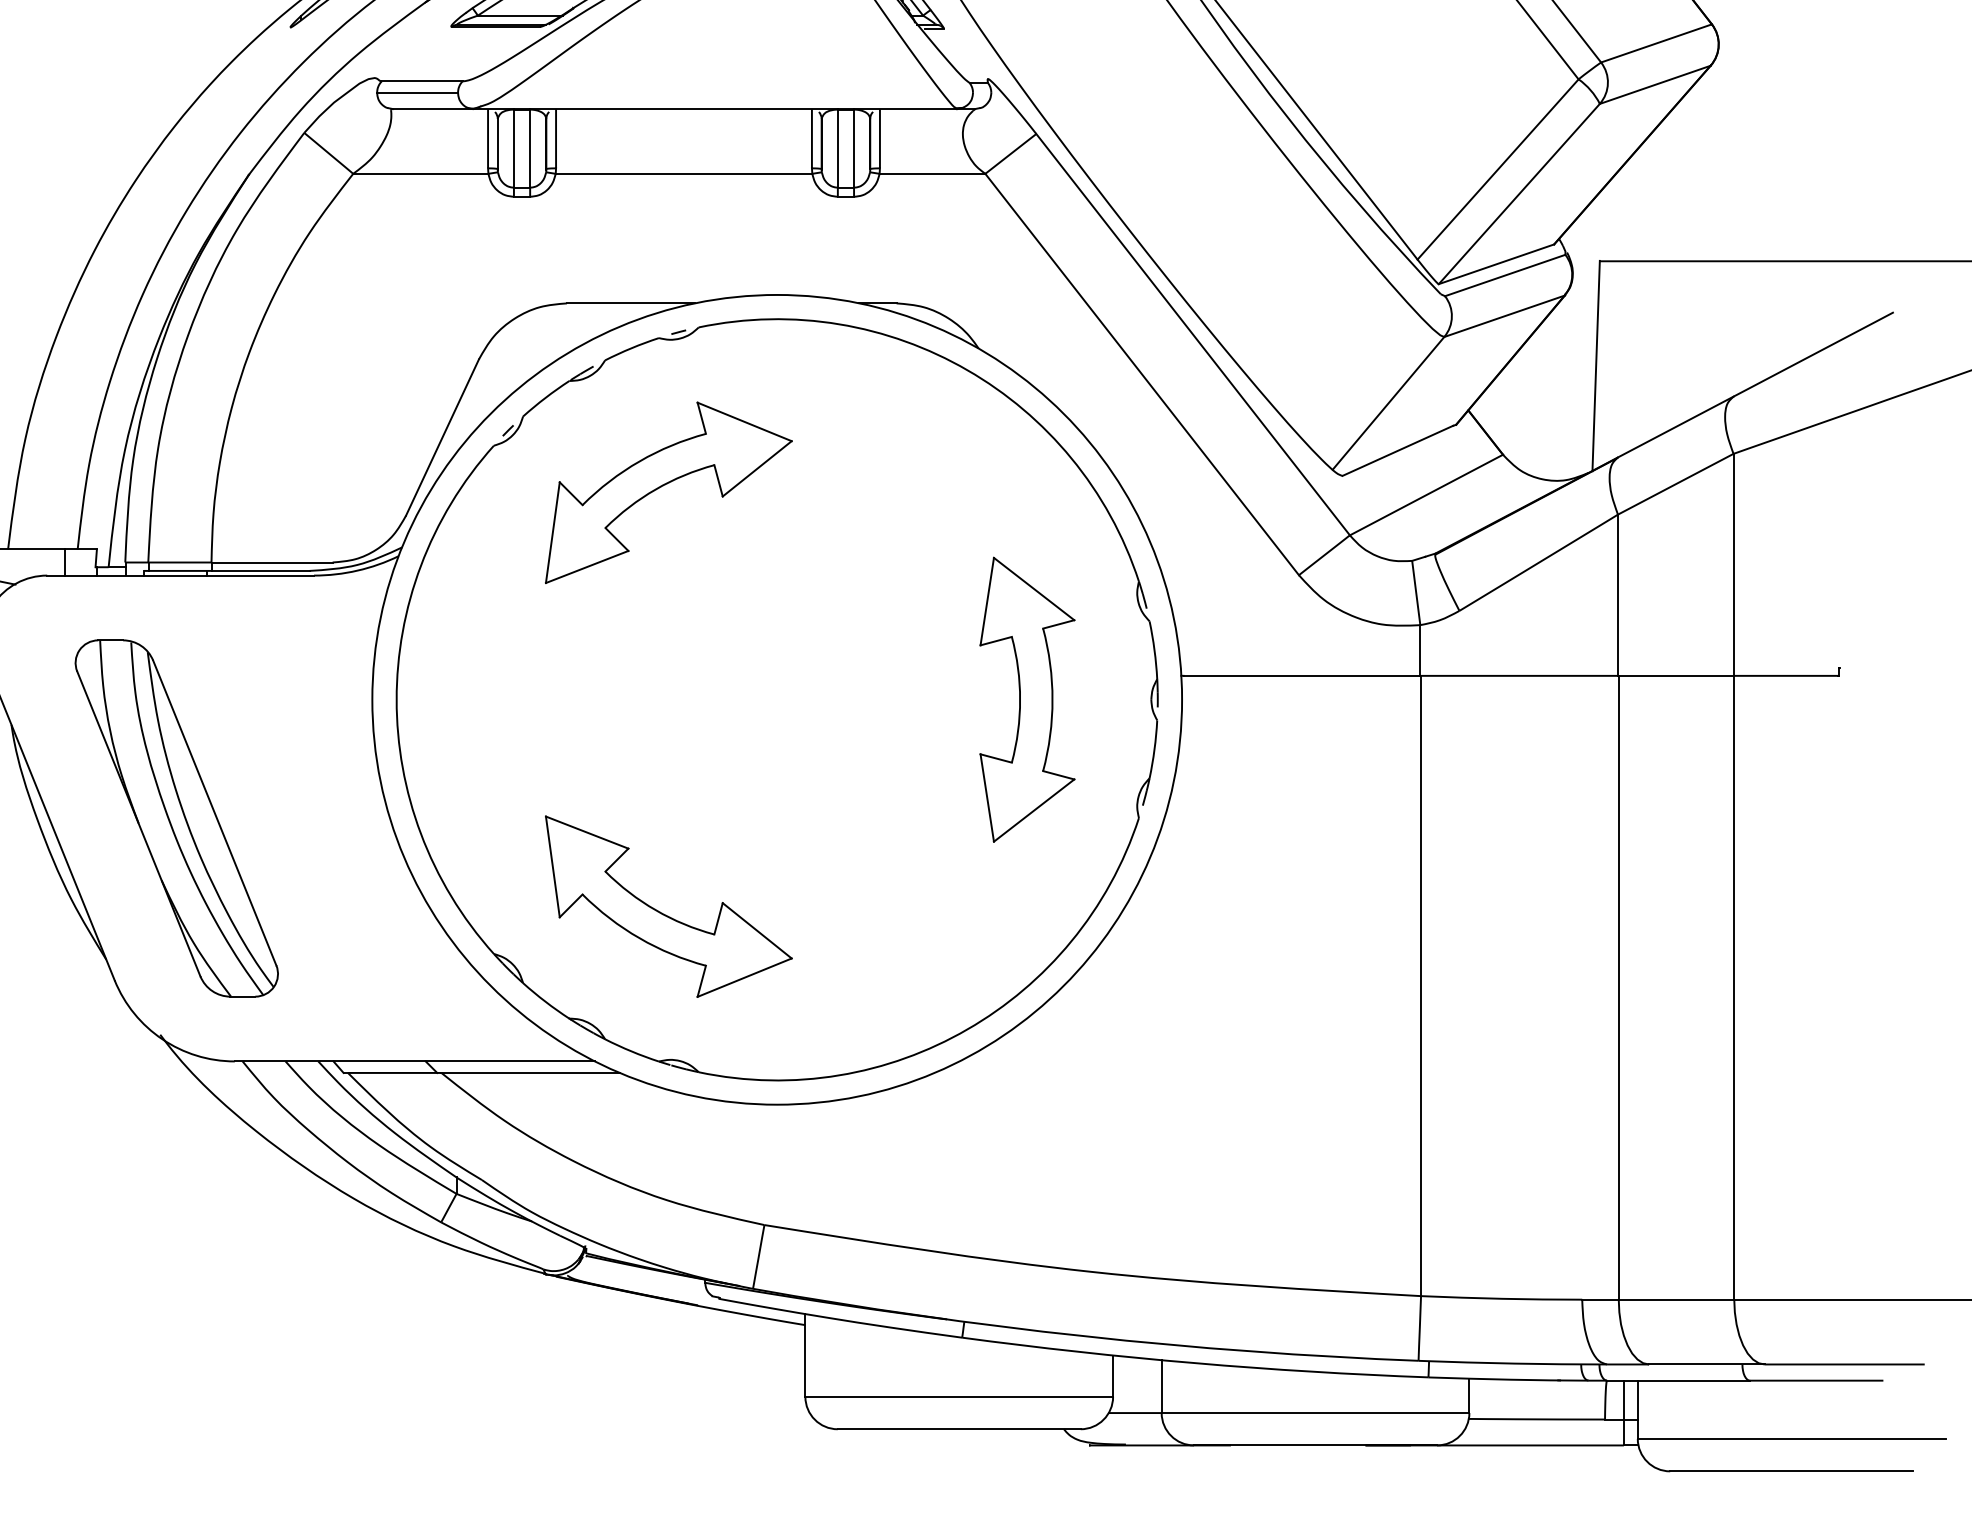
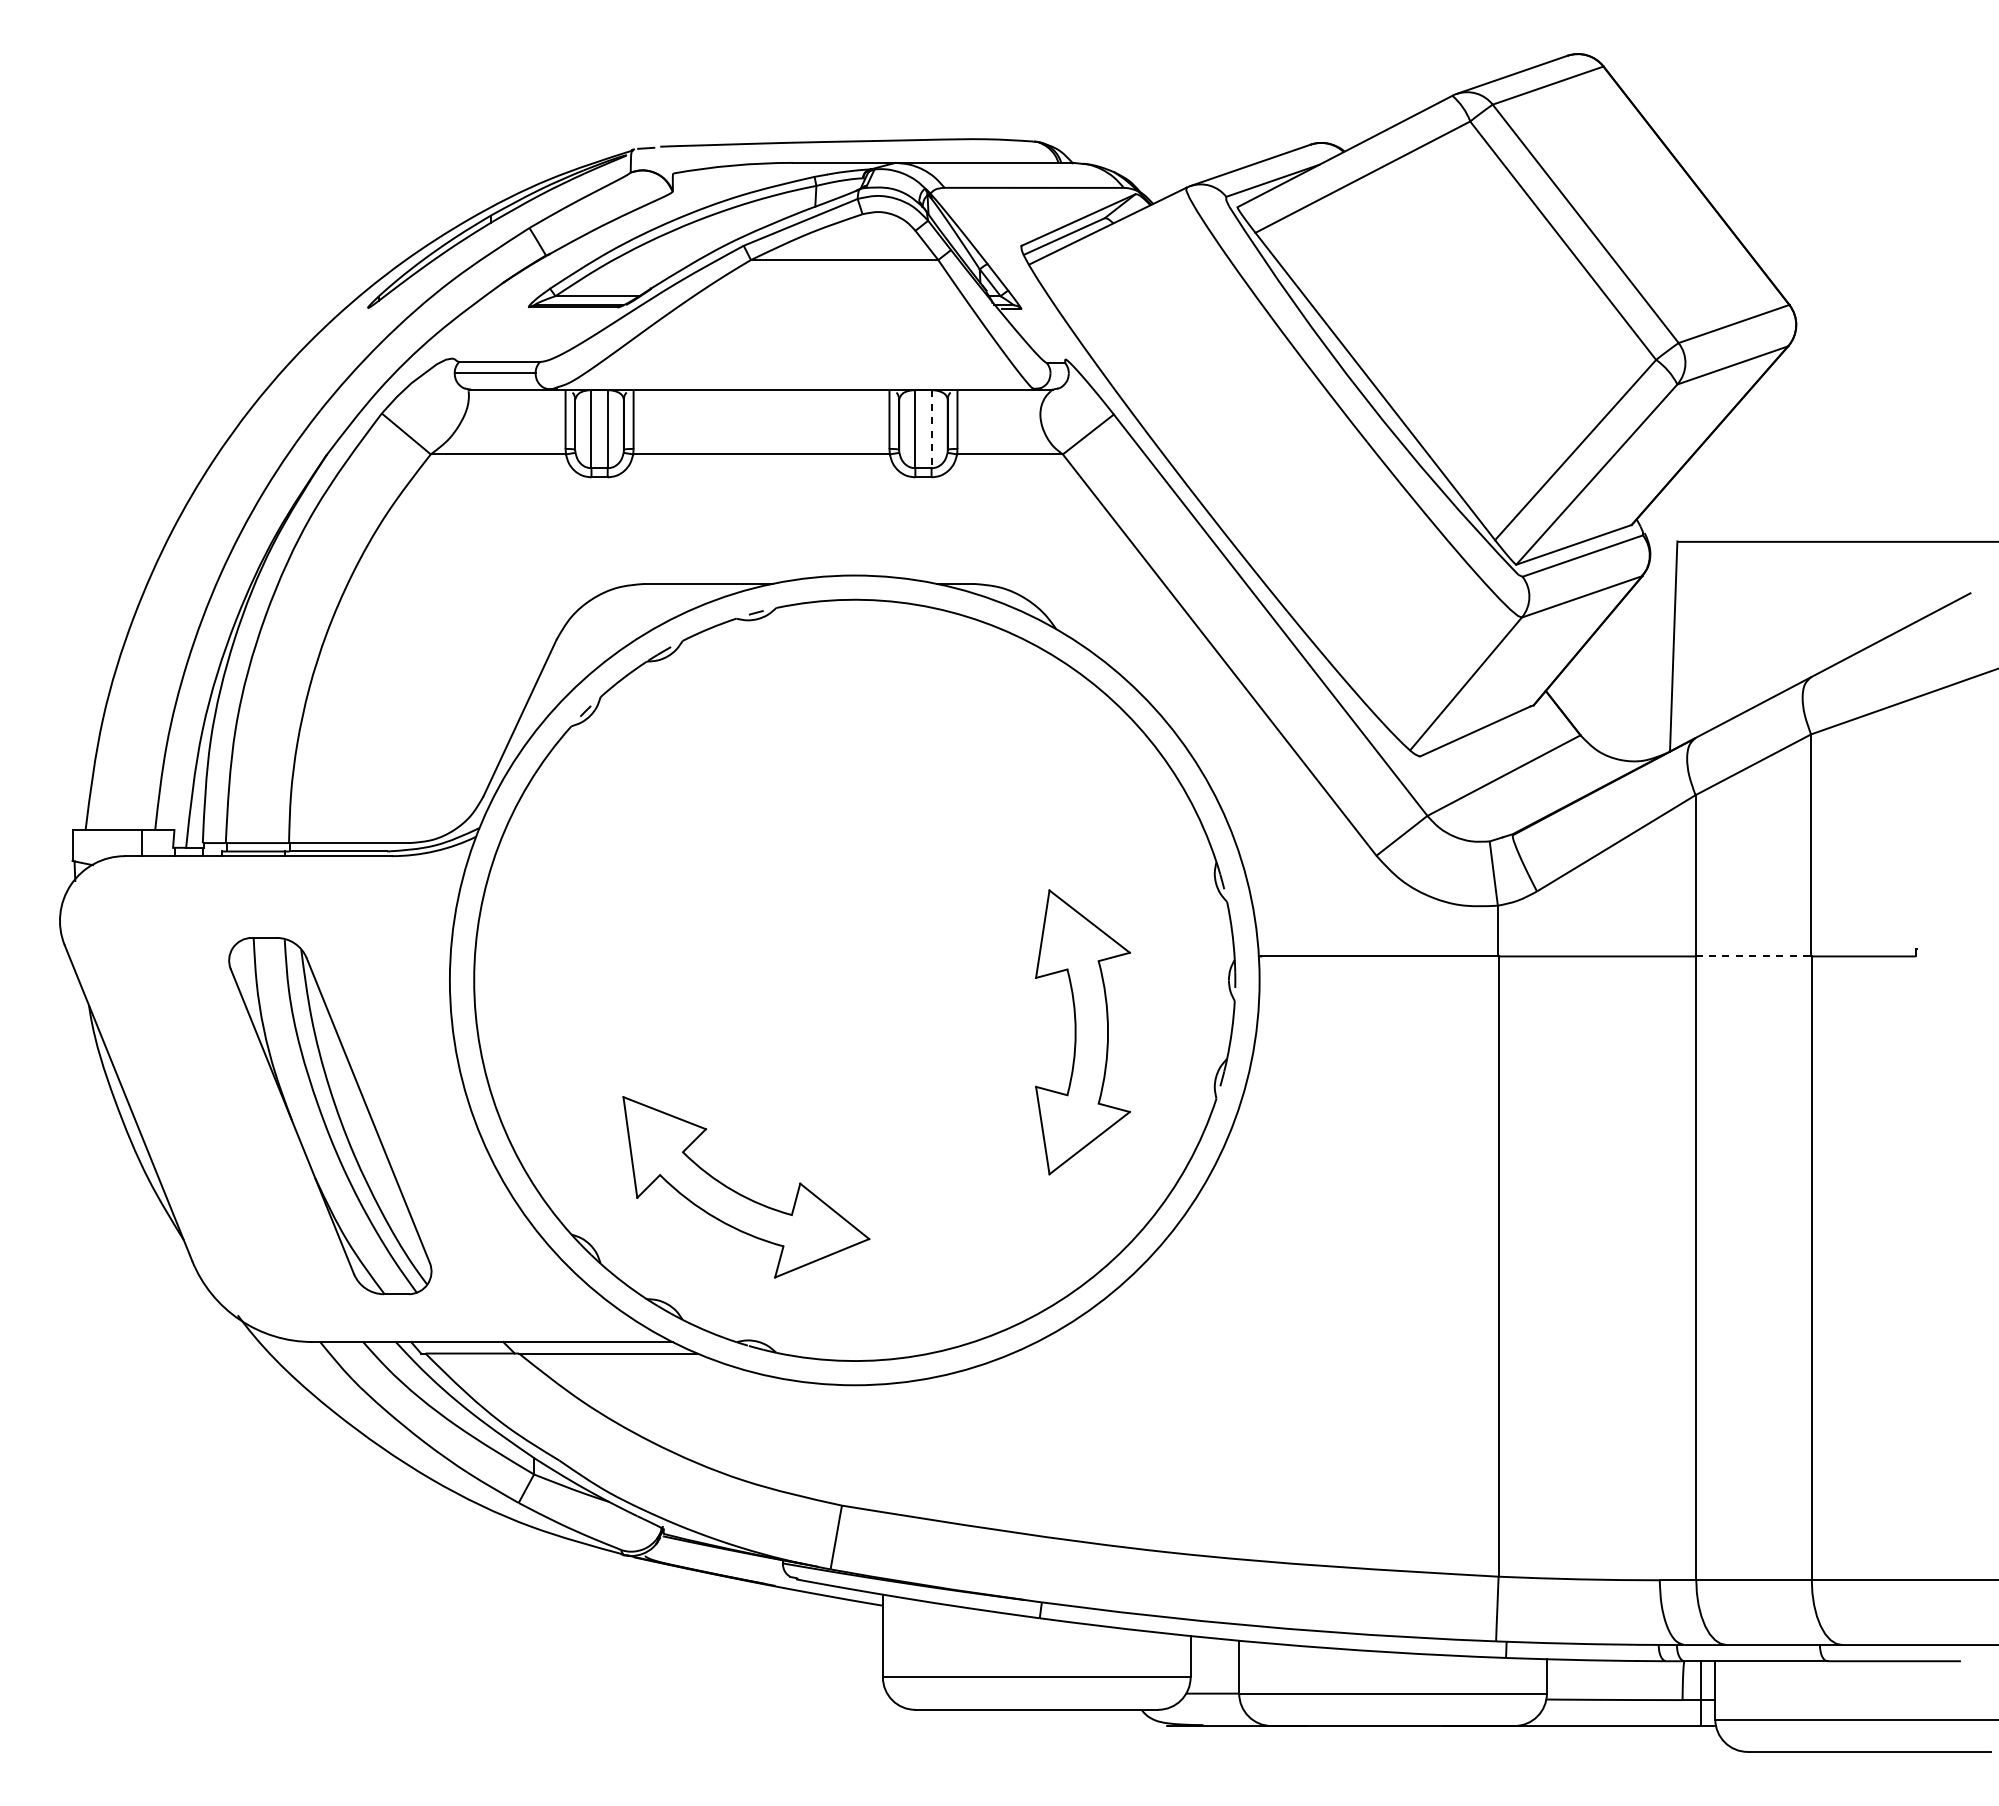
line: (853, 148) -> (931, 429), solid -> dashed
part: (666, 484) -> (744, 765), removed
line: (1675, 675) -> (1753, 956), solid -> dashed
part: (1026, 699) -> (1082, 1032), moved
part: (176, 818) -> (330, 1116), moved

